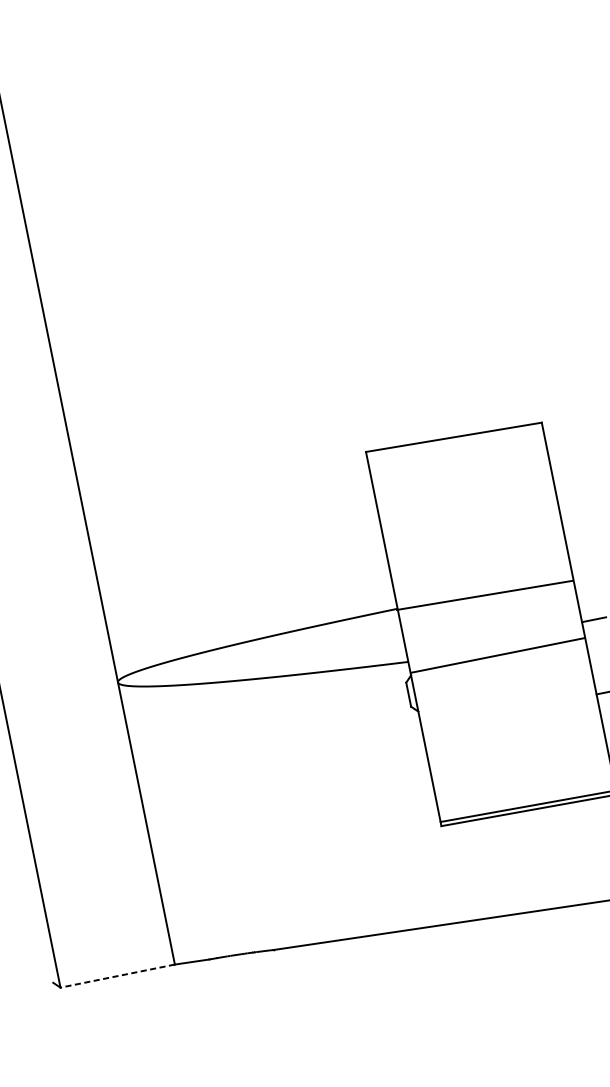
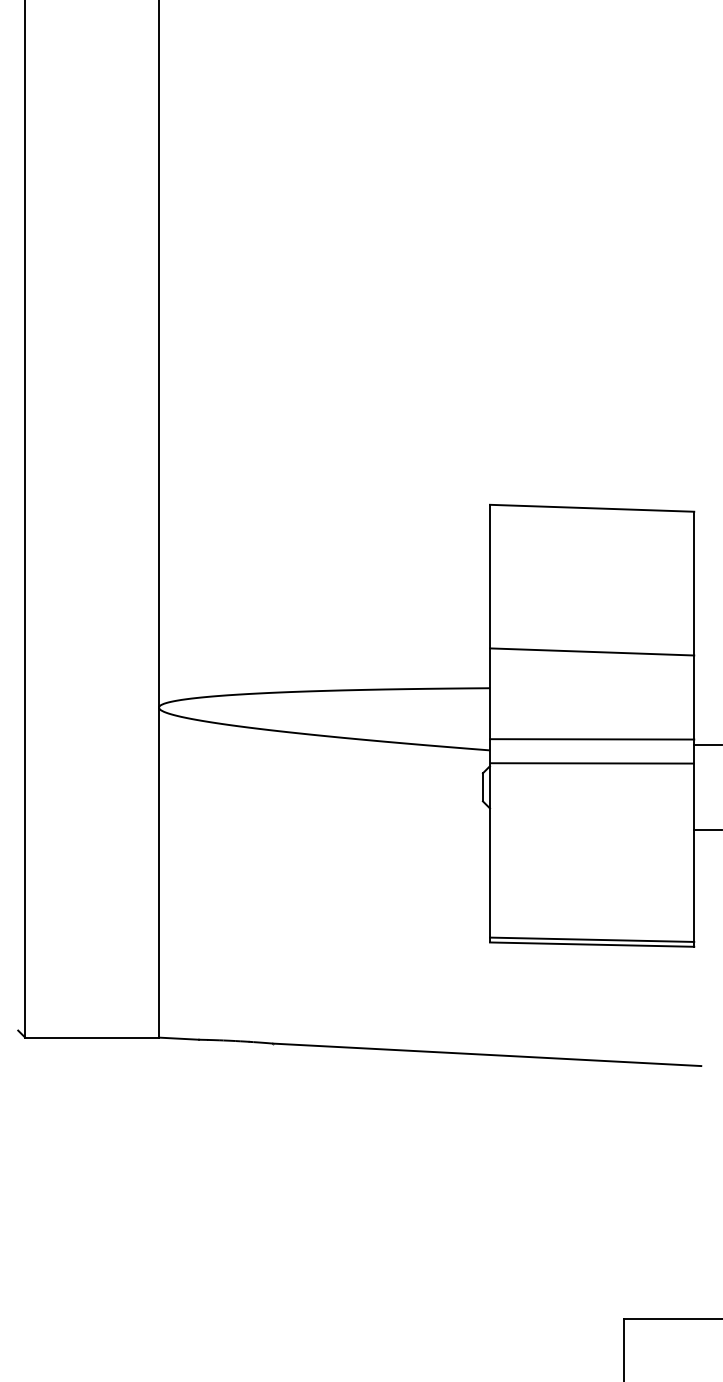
line: (485, 594) -> (592, 651), moved
line: (494, 634) -> (592, 739), added
line: (117, 975) -> (92, 1037), dashed -> solid

